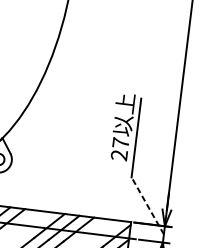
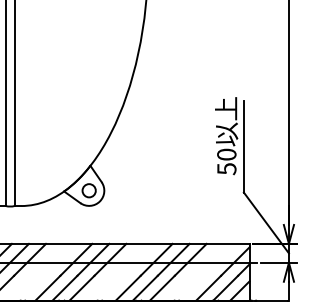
text: (119, 148) -> (226, 161), 27 -> 50
line: (147, 205) -> (266, 222), dashed -> solid

